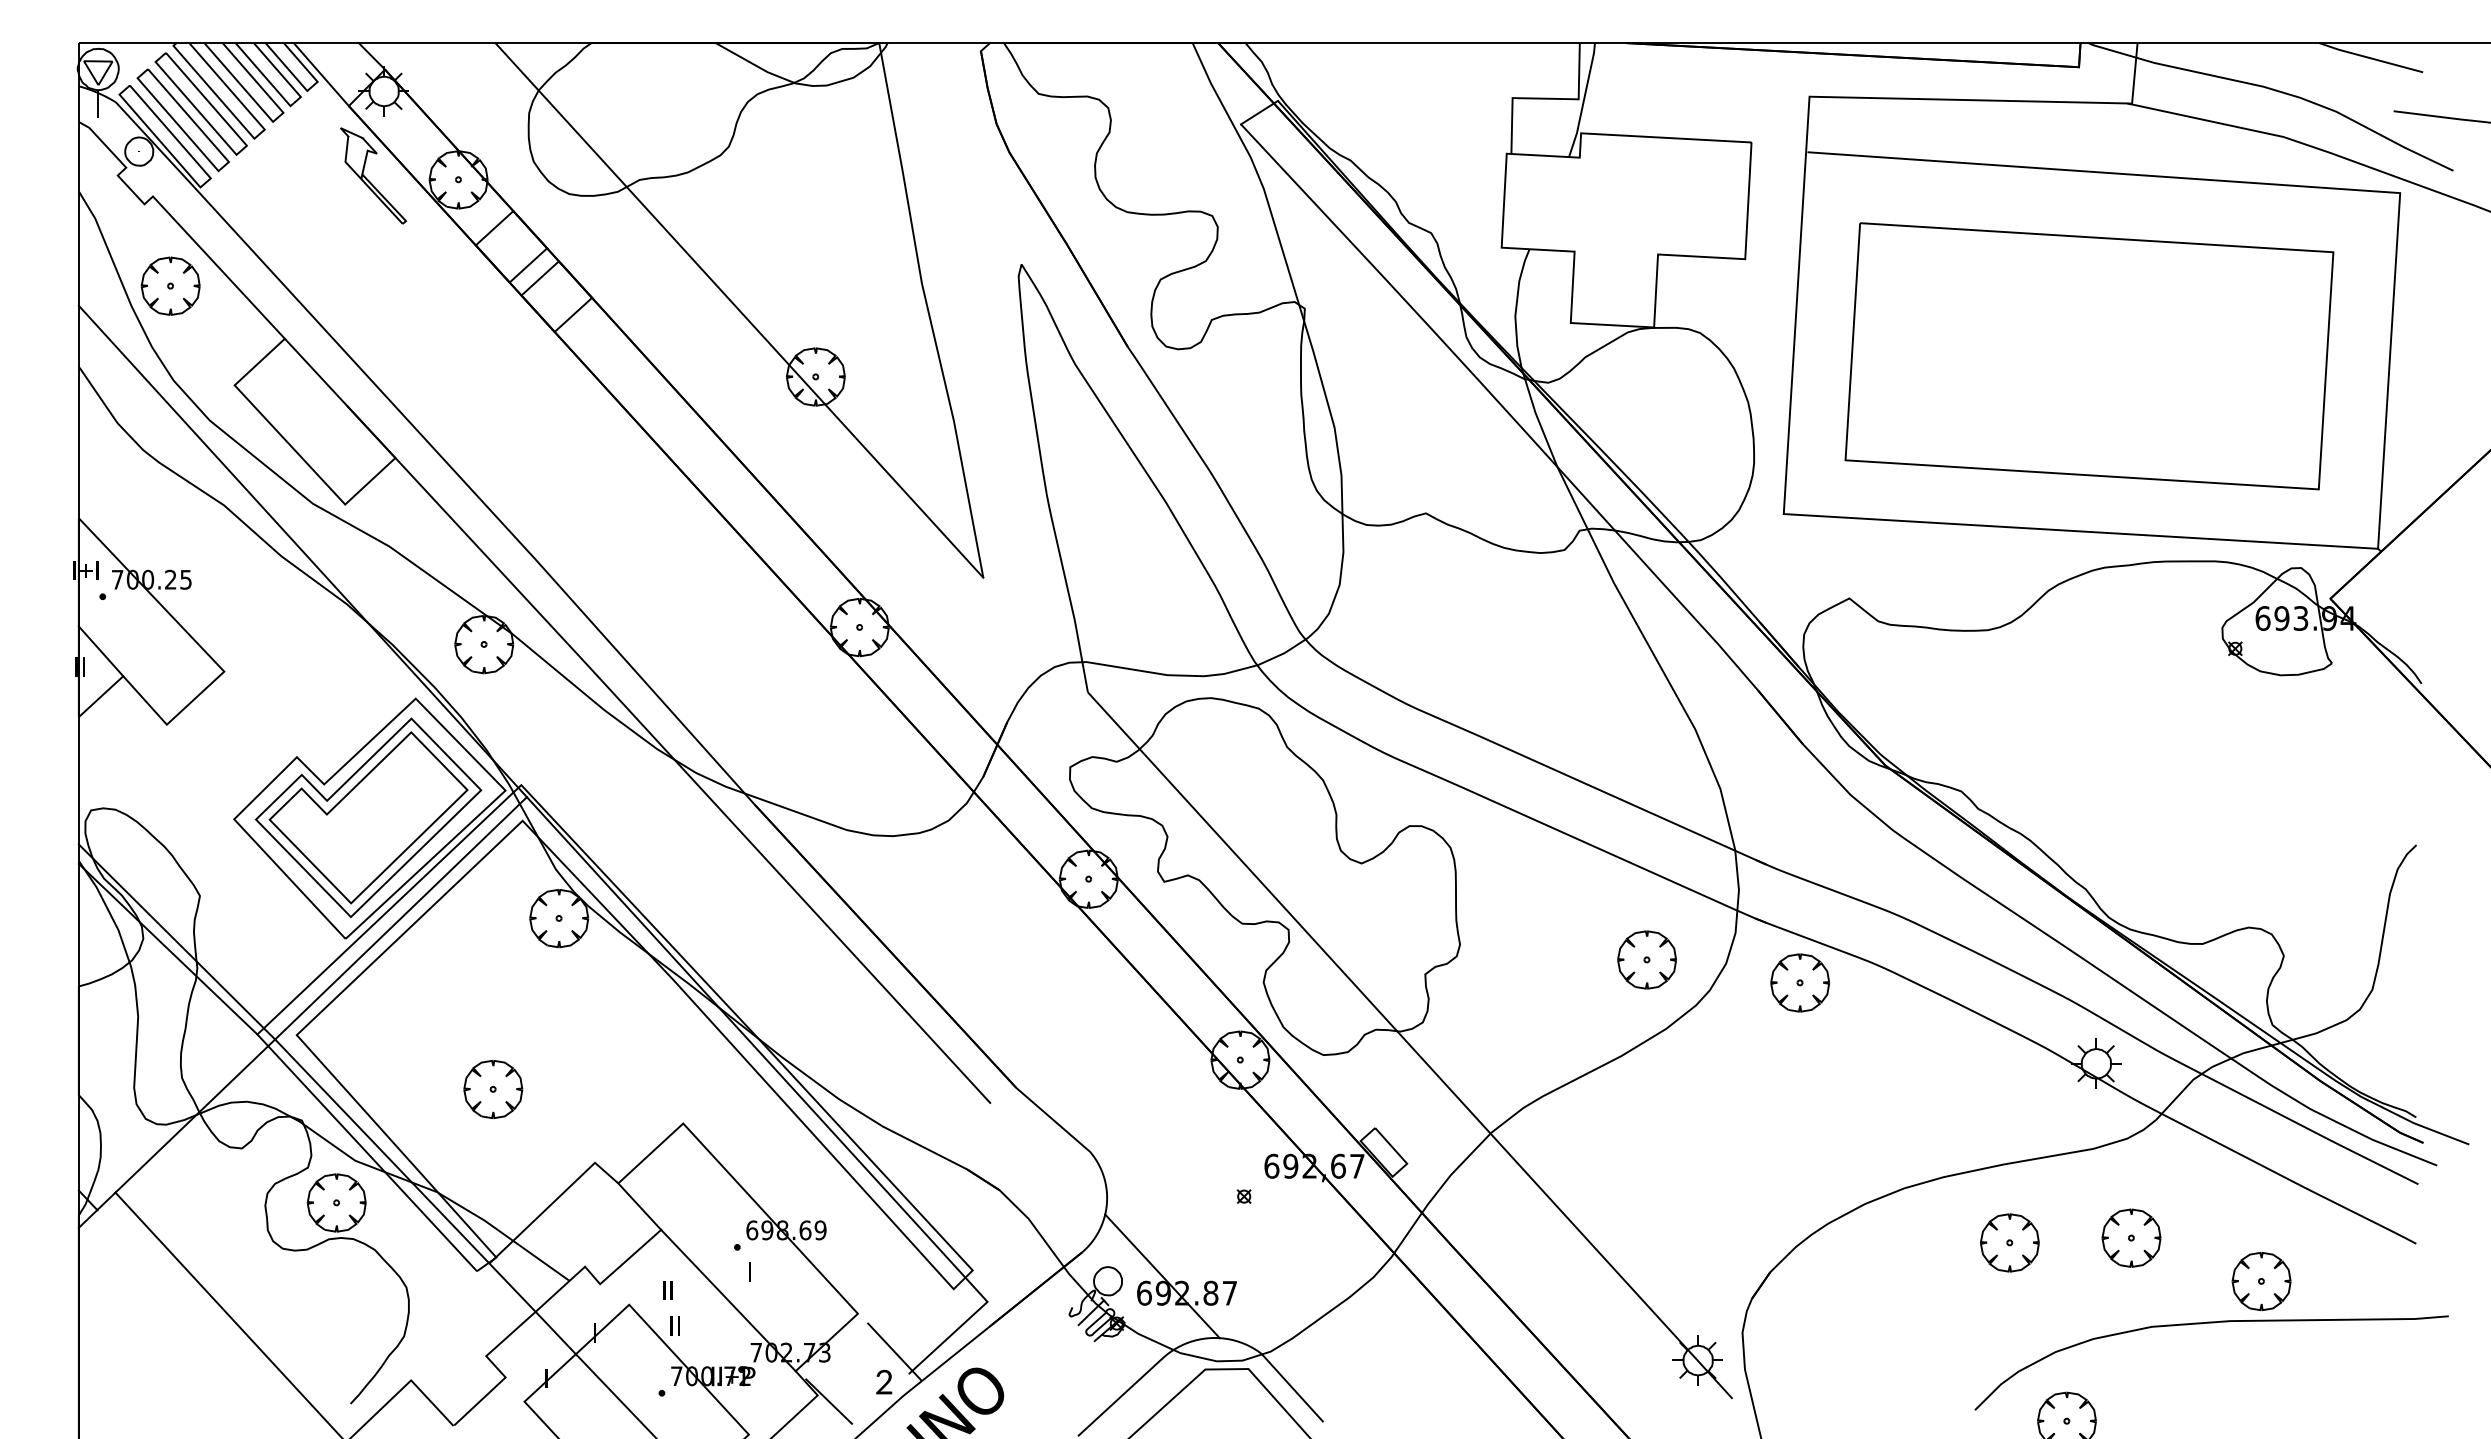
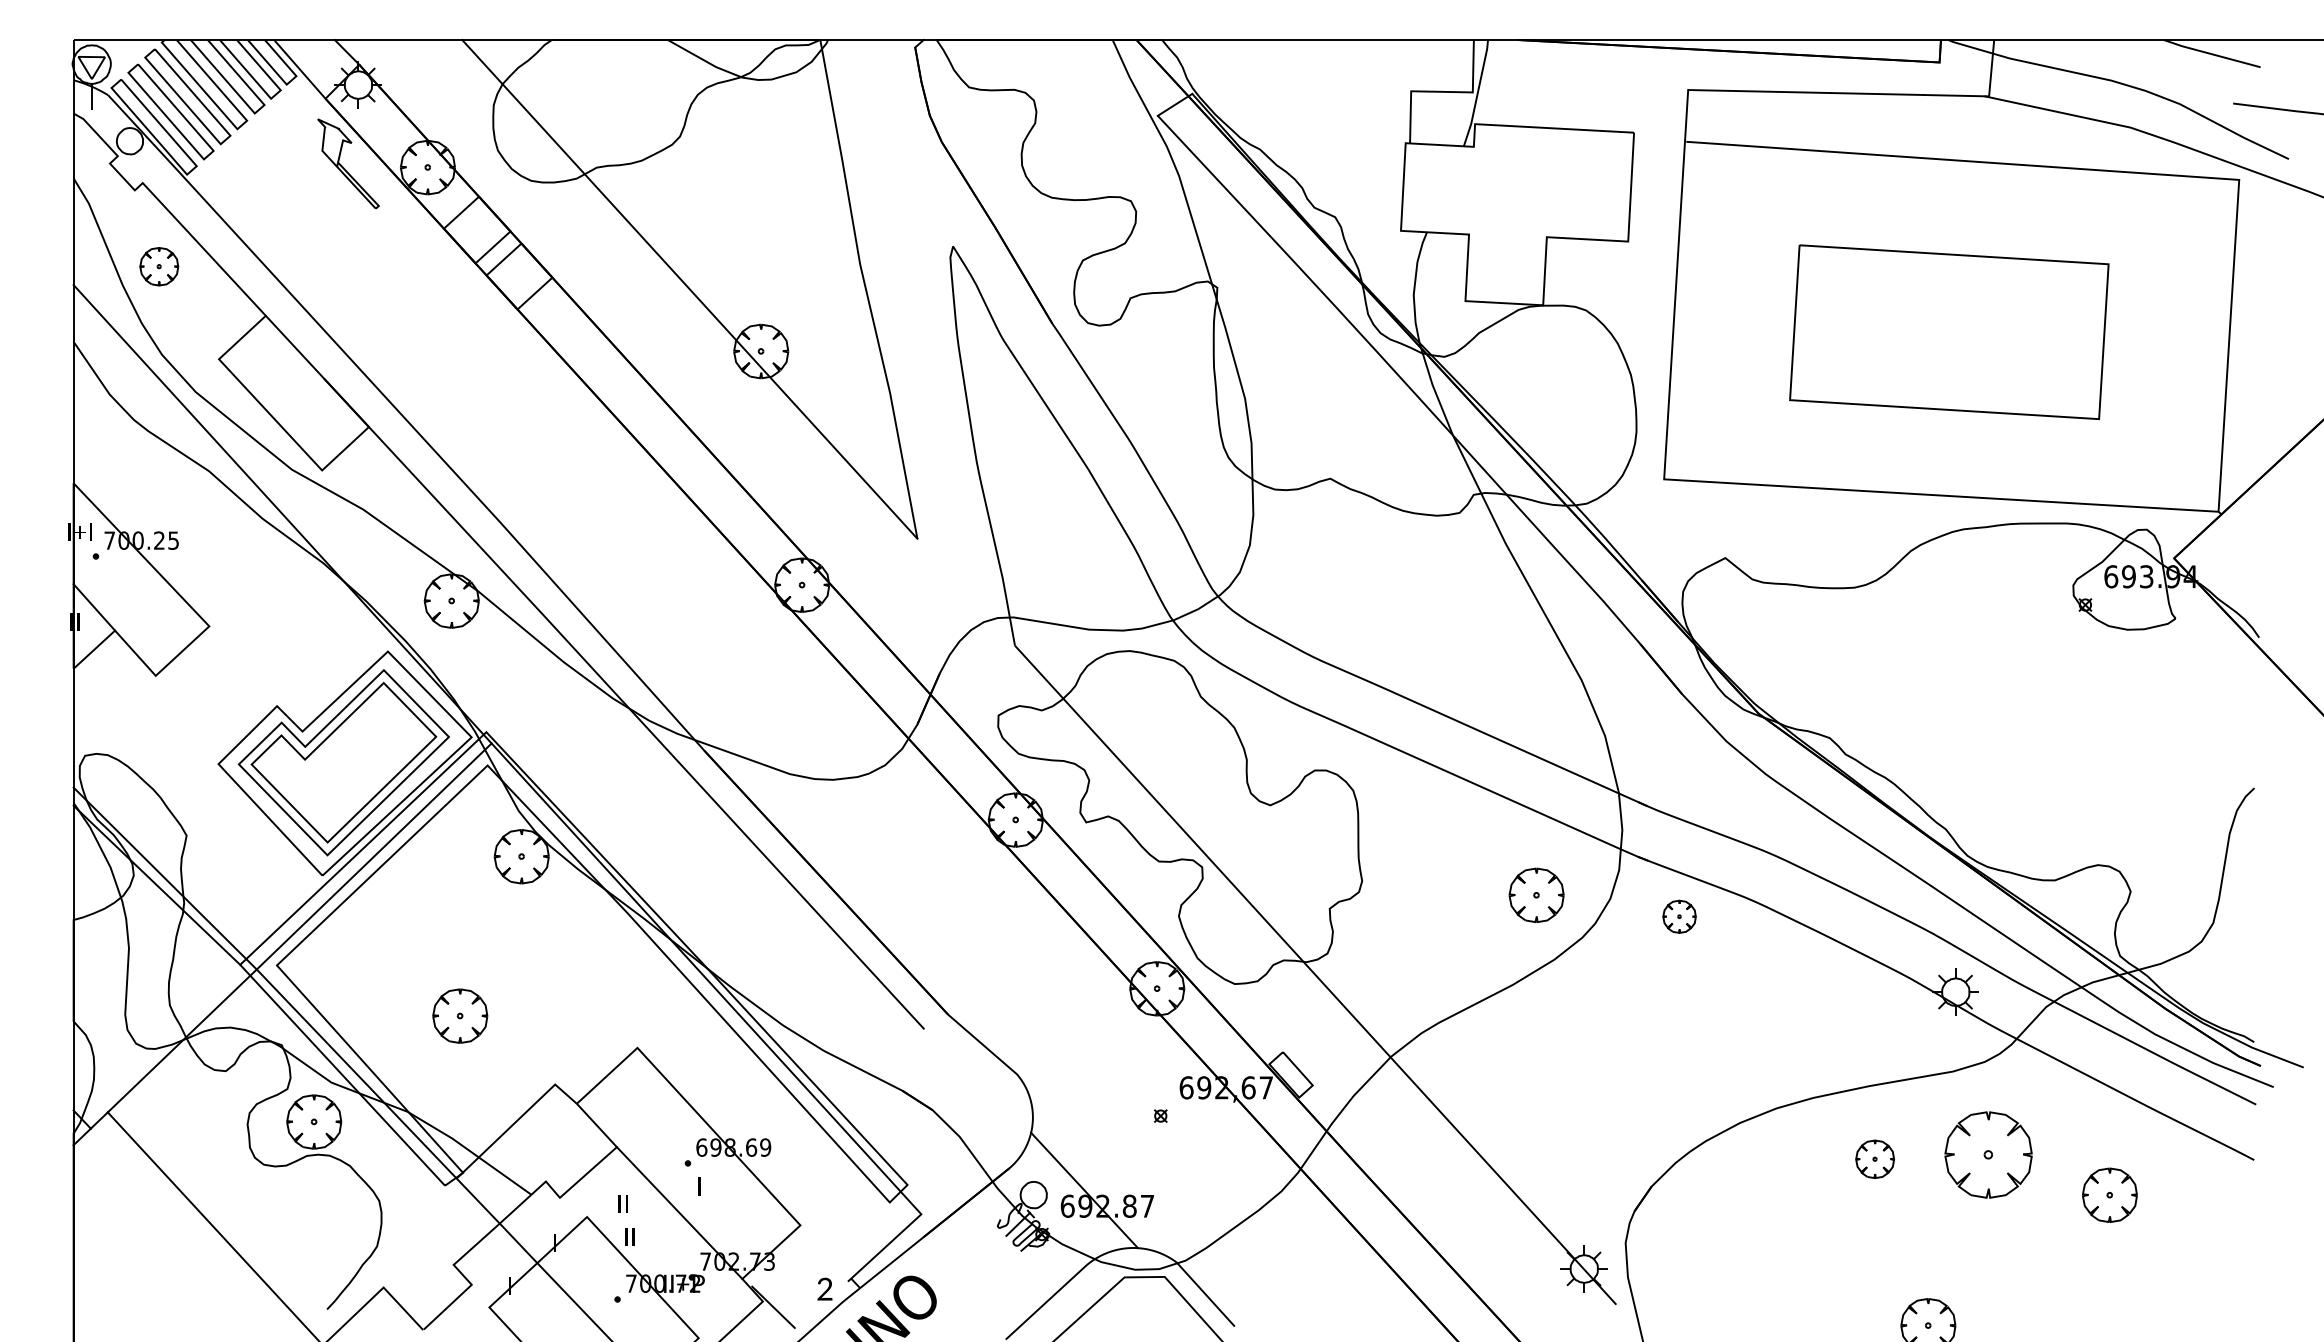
part: (170, 285) -> (159, 266), size x0.7
part: (2089, 356) -> (1949, 332), size x0.7
part: (1800, 982) -> (1679, 916), size x0.6
part: (2131, 1237) -> (1988, 1154), size x1.6
part: (2009, 1242) -> (1874, 1158), size x0.7
curve: (2211, 1323) -> (2063, 1234), removed
line: (887, 1344) -> (828, 1254), removed

